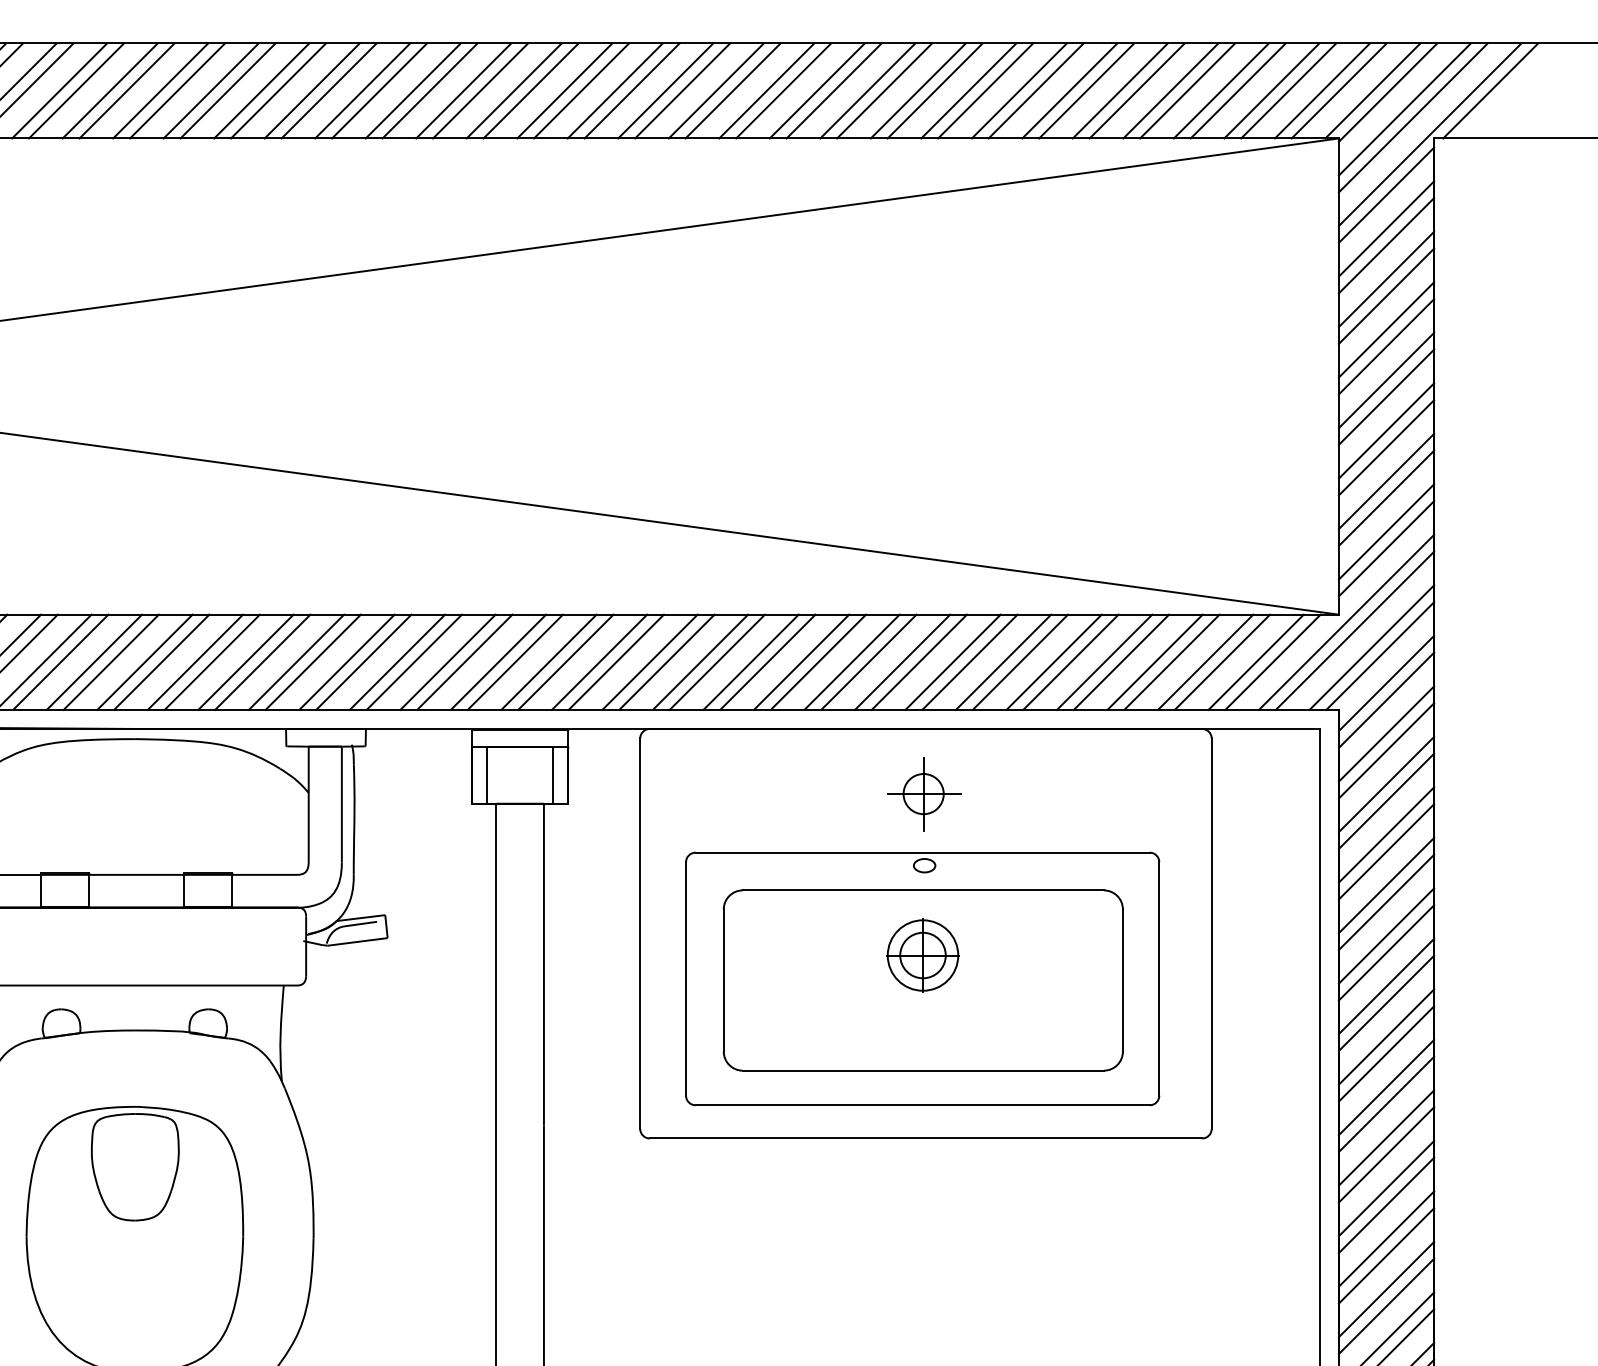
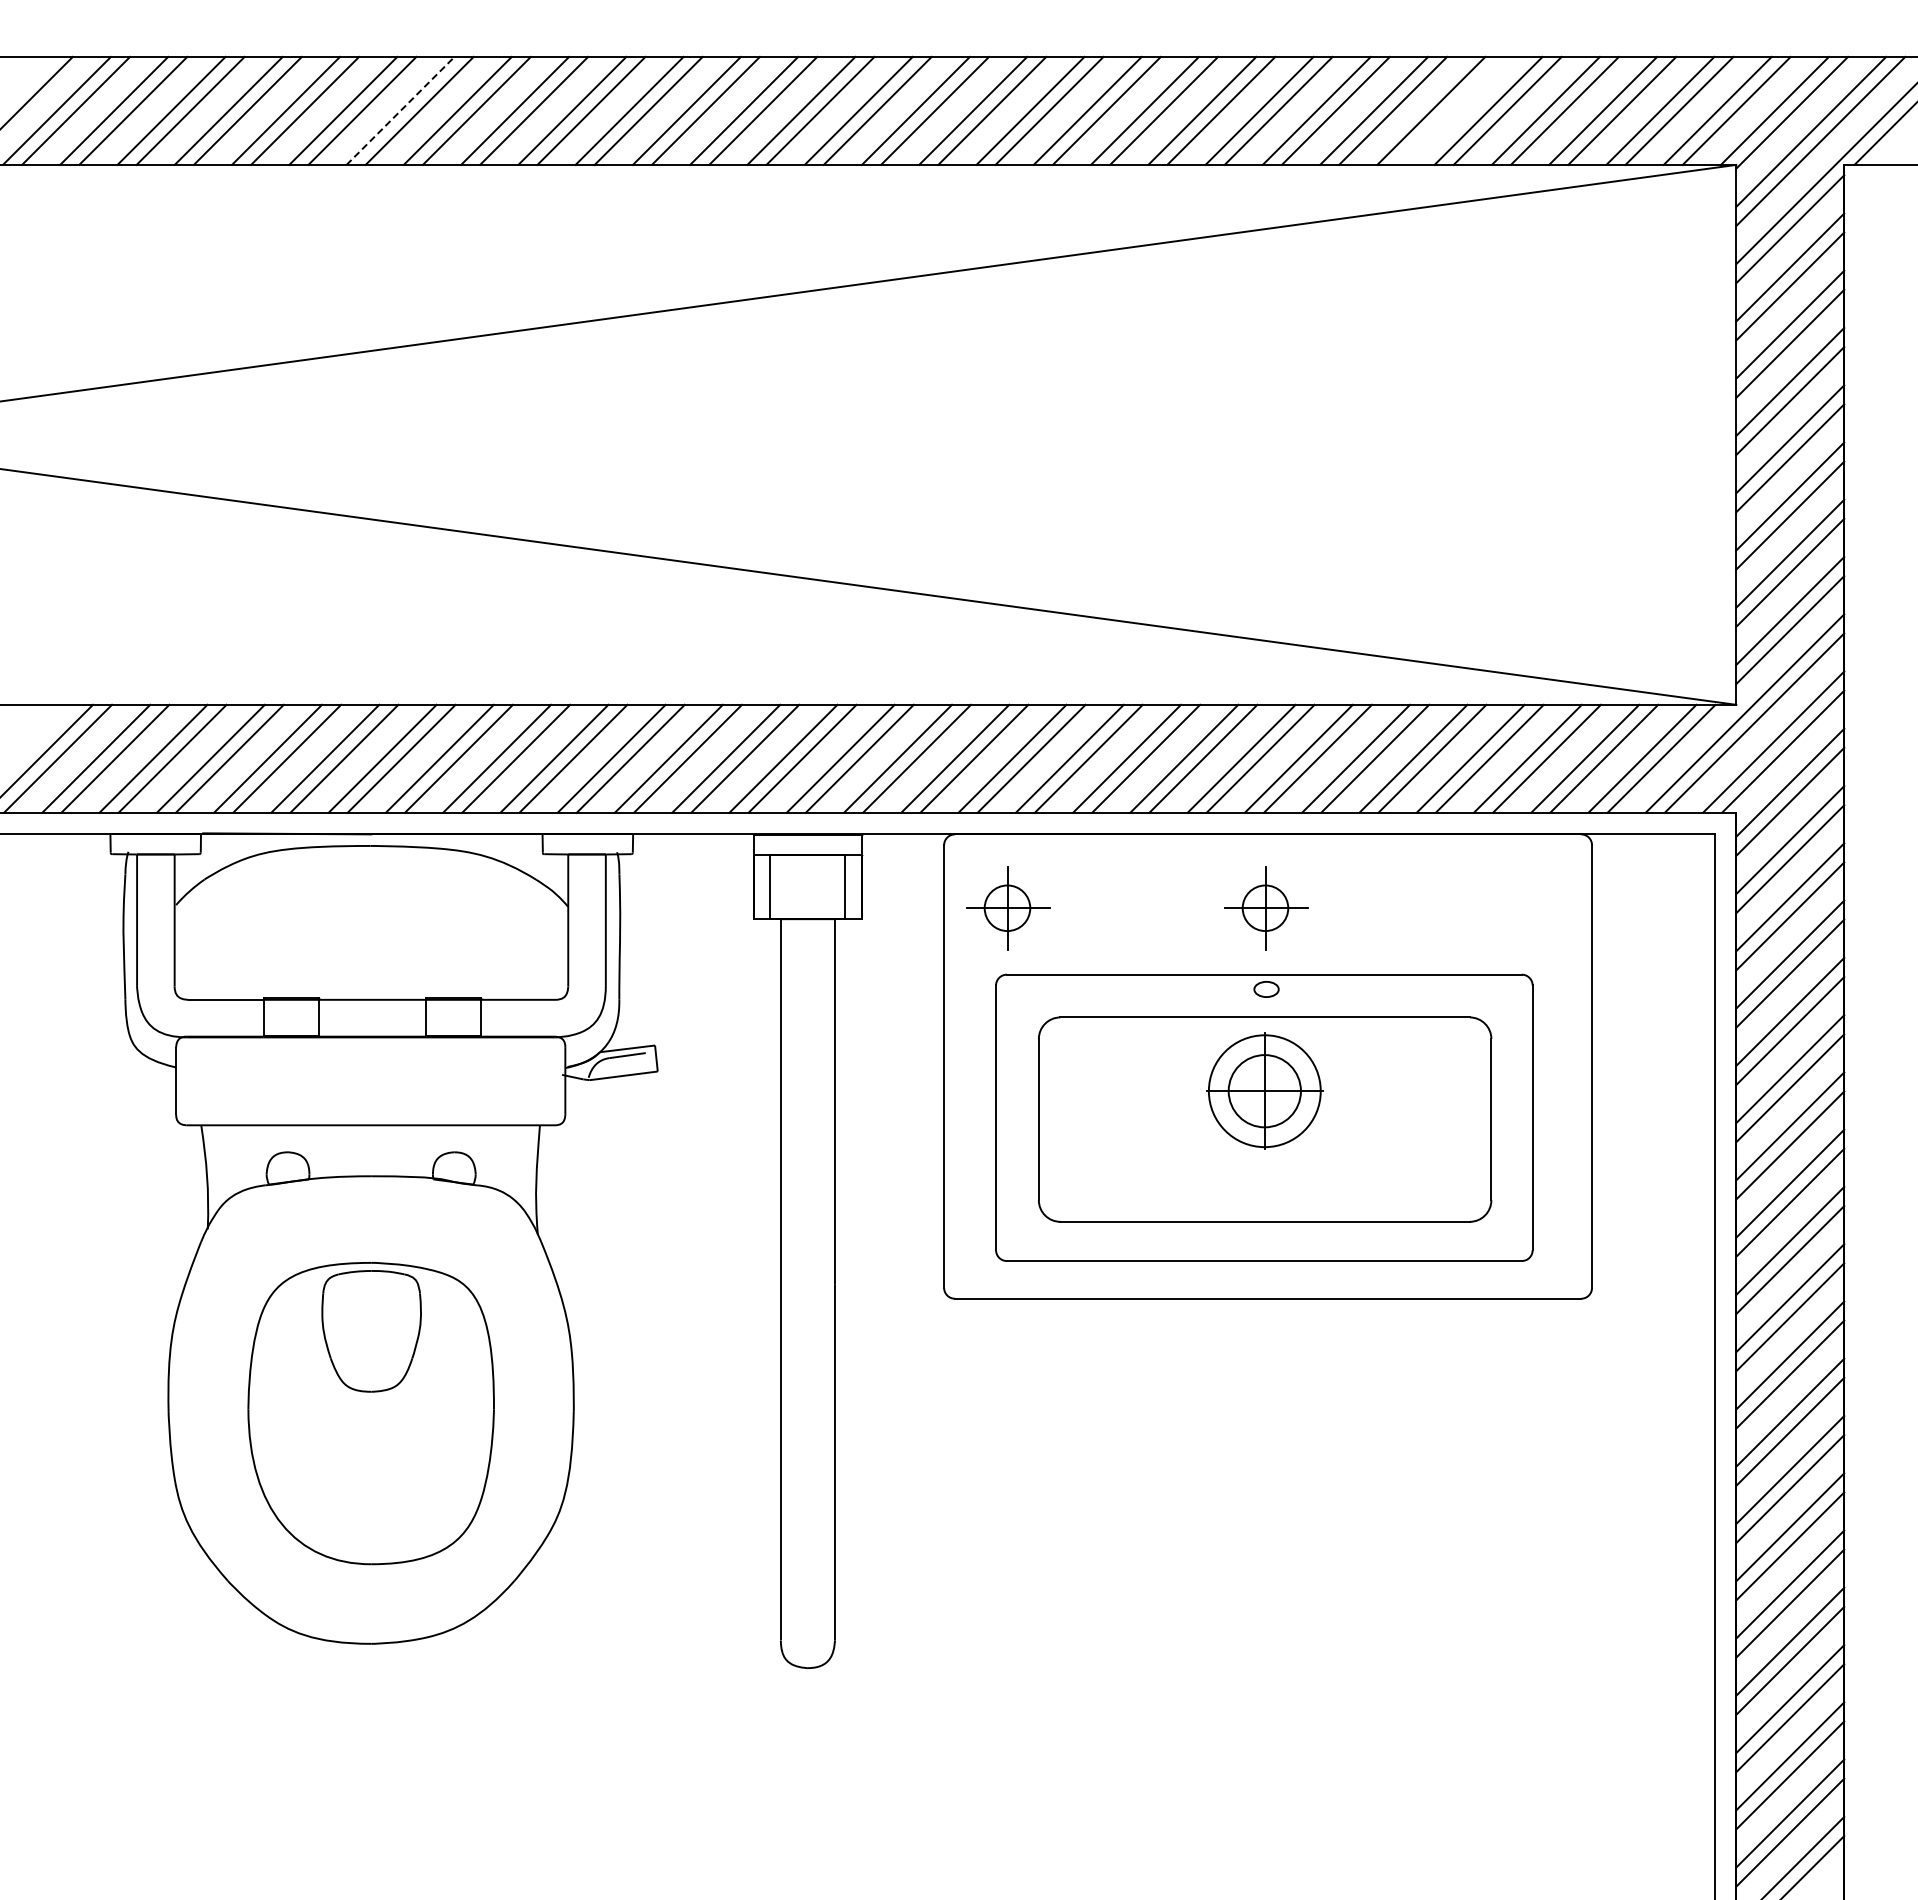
line: (160, 90) -> (400, 110), solid -> dashed
line: (1086, 90) -> (1450, 110), removed
part: (697, 794) -> (1008, 908), added
part: (922, 955) -> (1264, 1091), size x1.4

